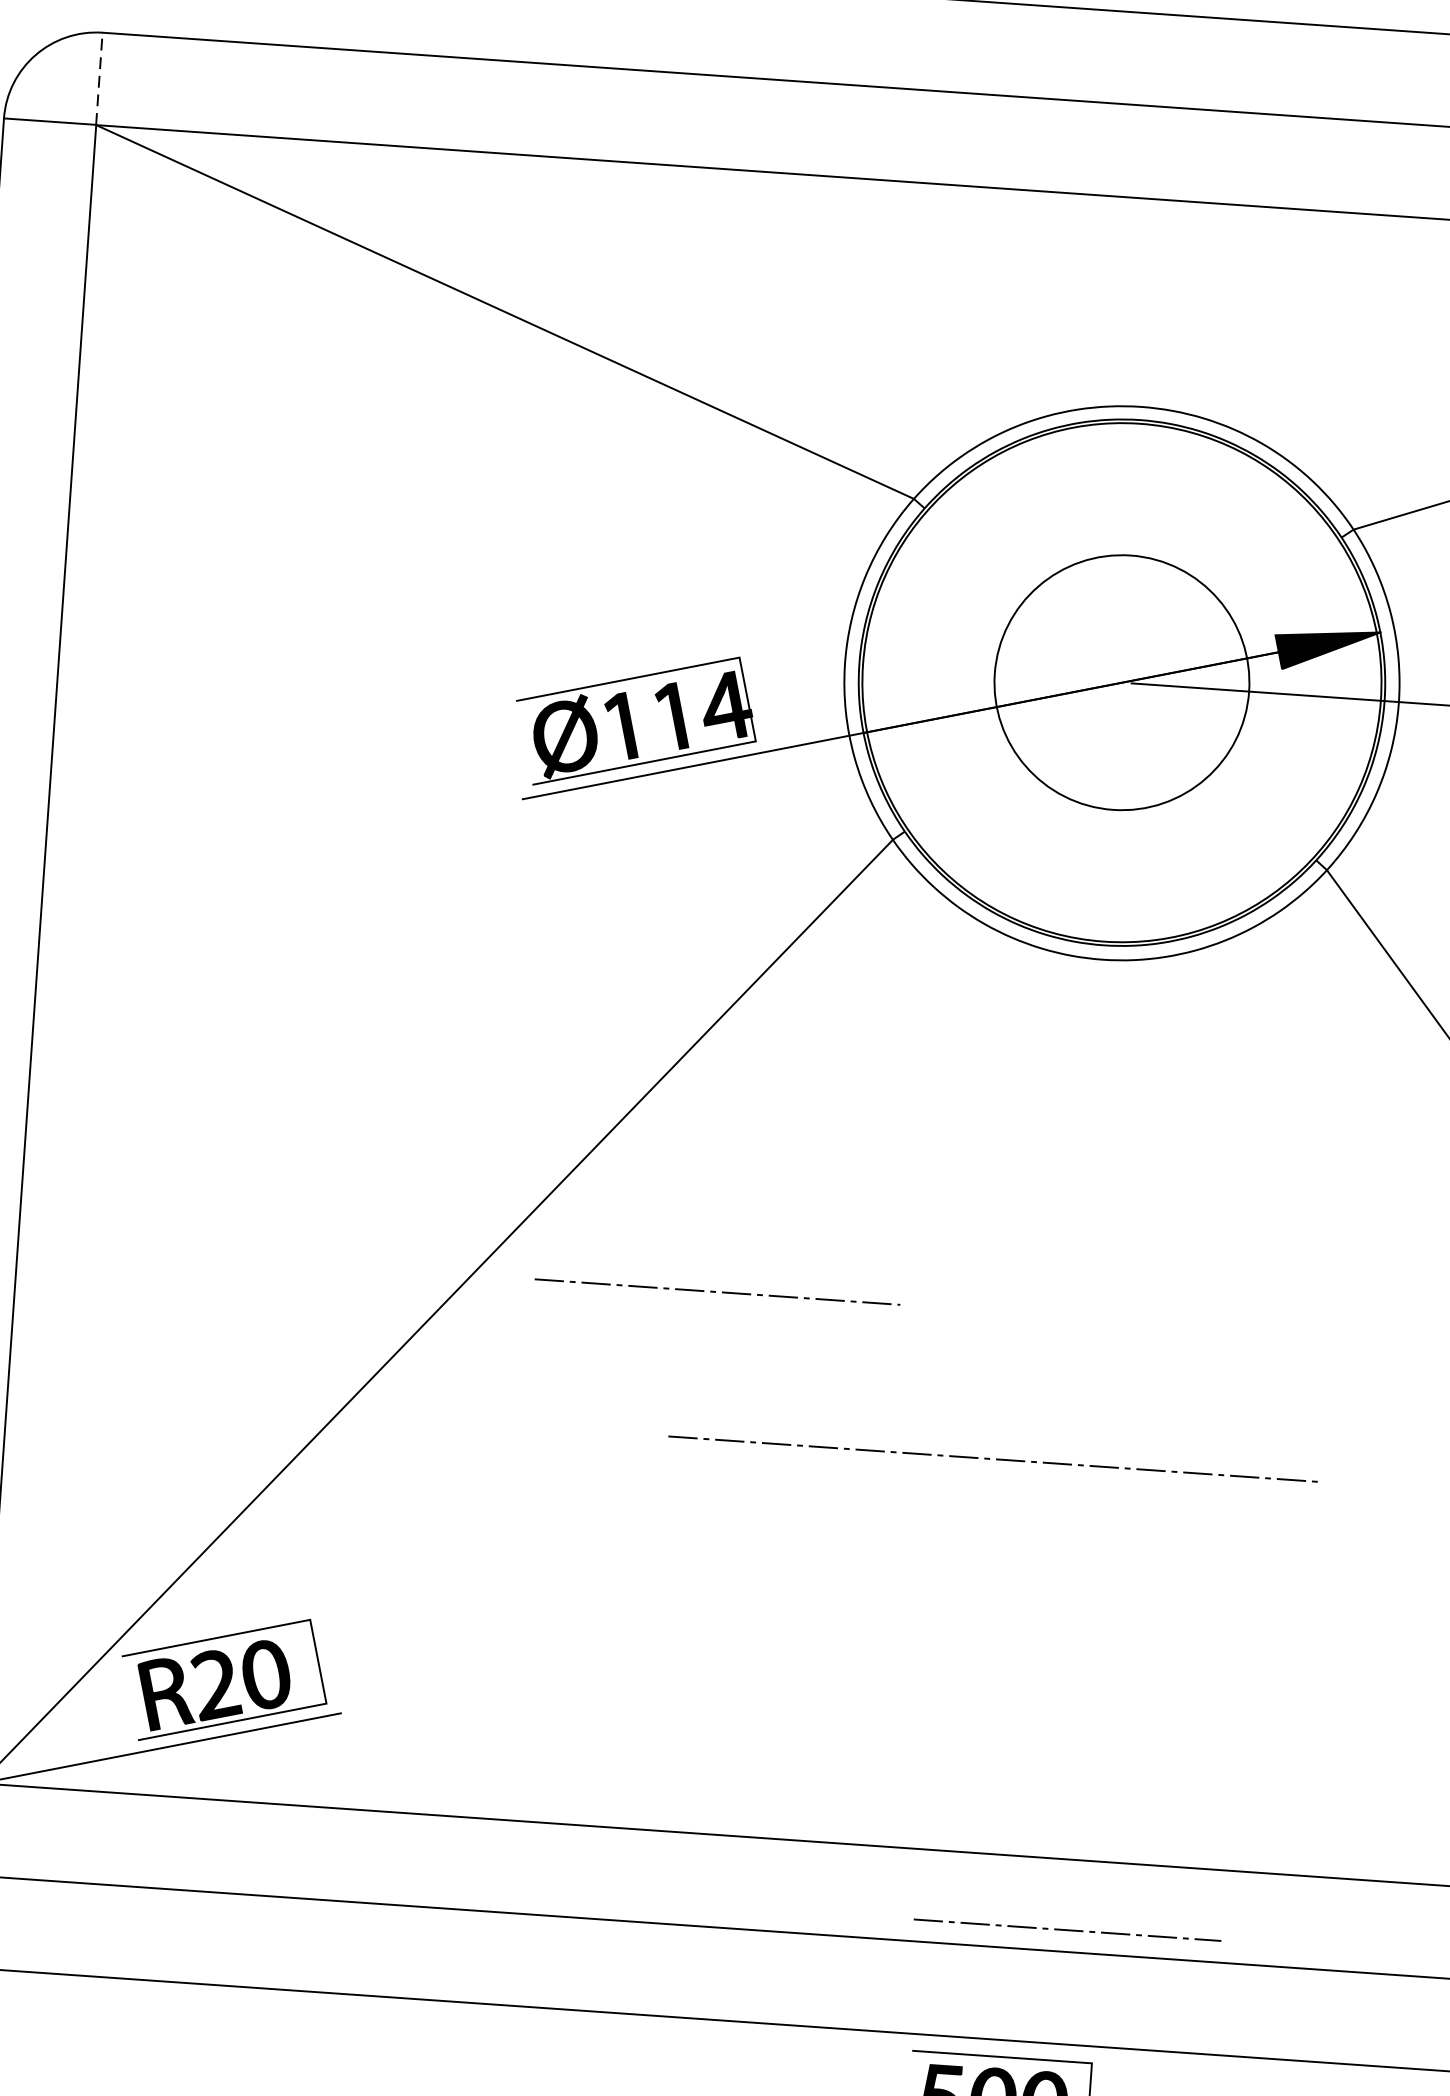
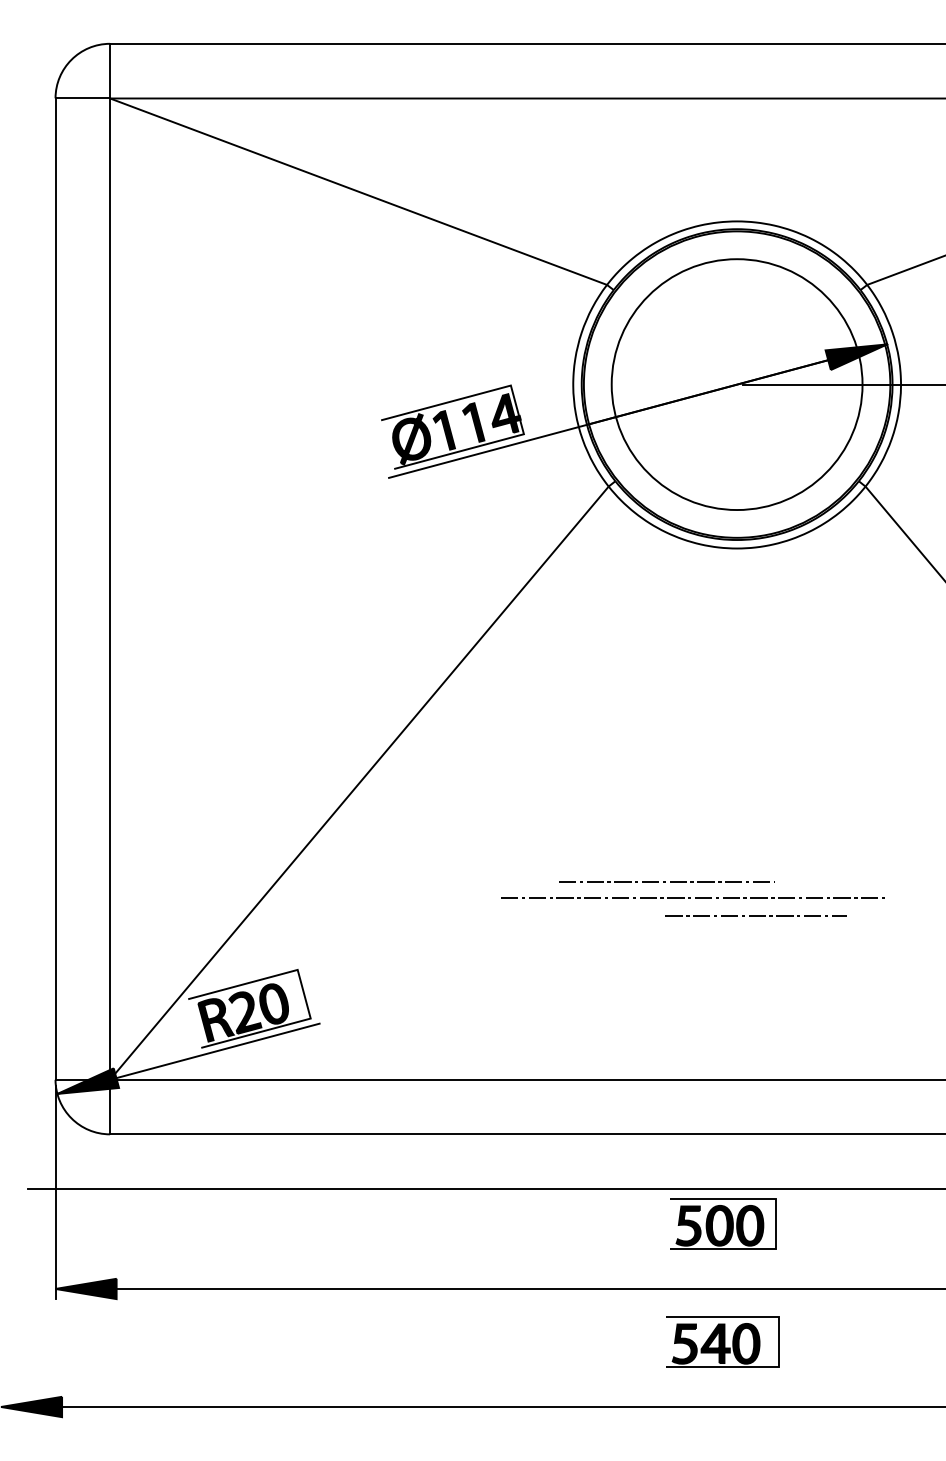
line: (100, 77) -> (110, 70), dashed -> solid
circle: (1120, 682) -> (736, 384), size x1.67
line: (714, 1290) -> (665, 881), moved
line: (988, 1457) -> (690, 897), moved
line: (1066, 1928) -> (755, 915), moved

